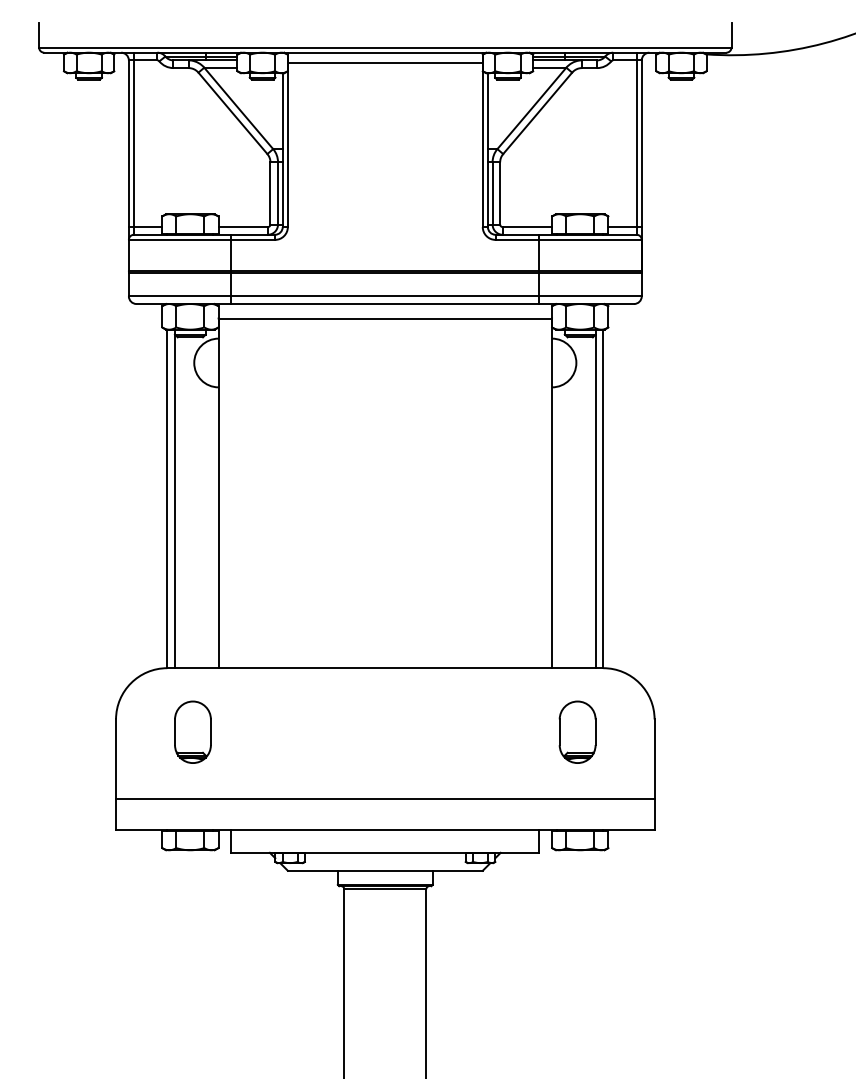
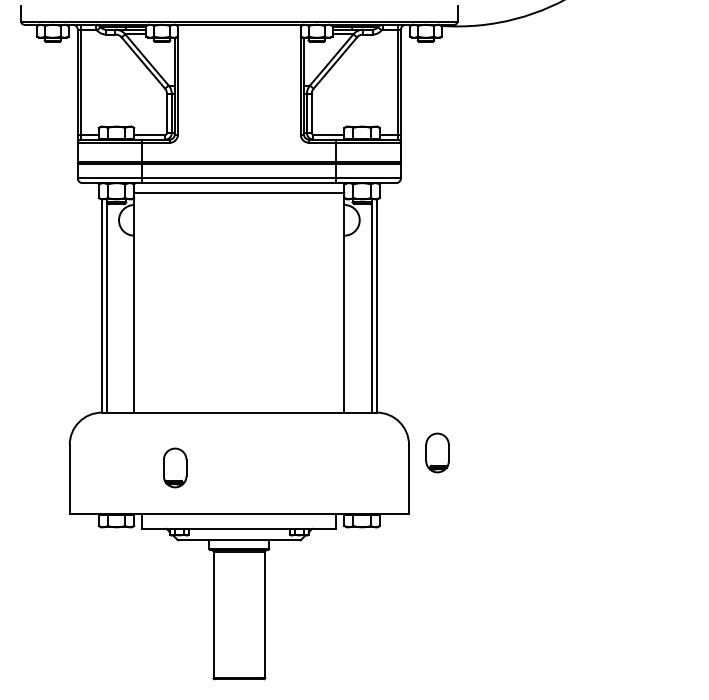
line: (383, 63) -> (238, 31), removed
part: (193, 731) -> (175, 467), moved
part: (577, 731) -> (437, 452), moved
line: (385, 799) -> (239, 495), removed

